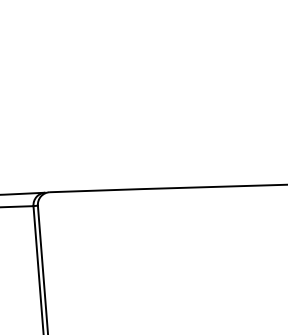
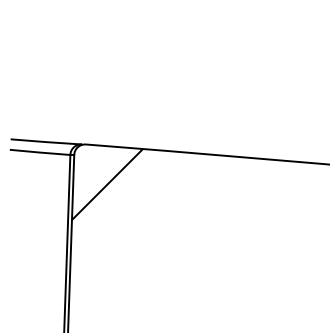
hatch: (79, 234) -> (107, 184), added

